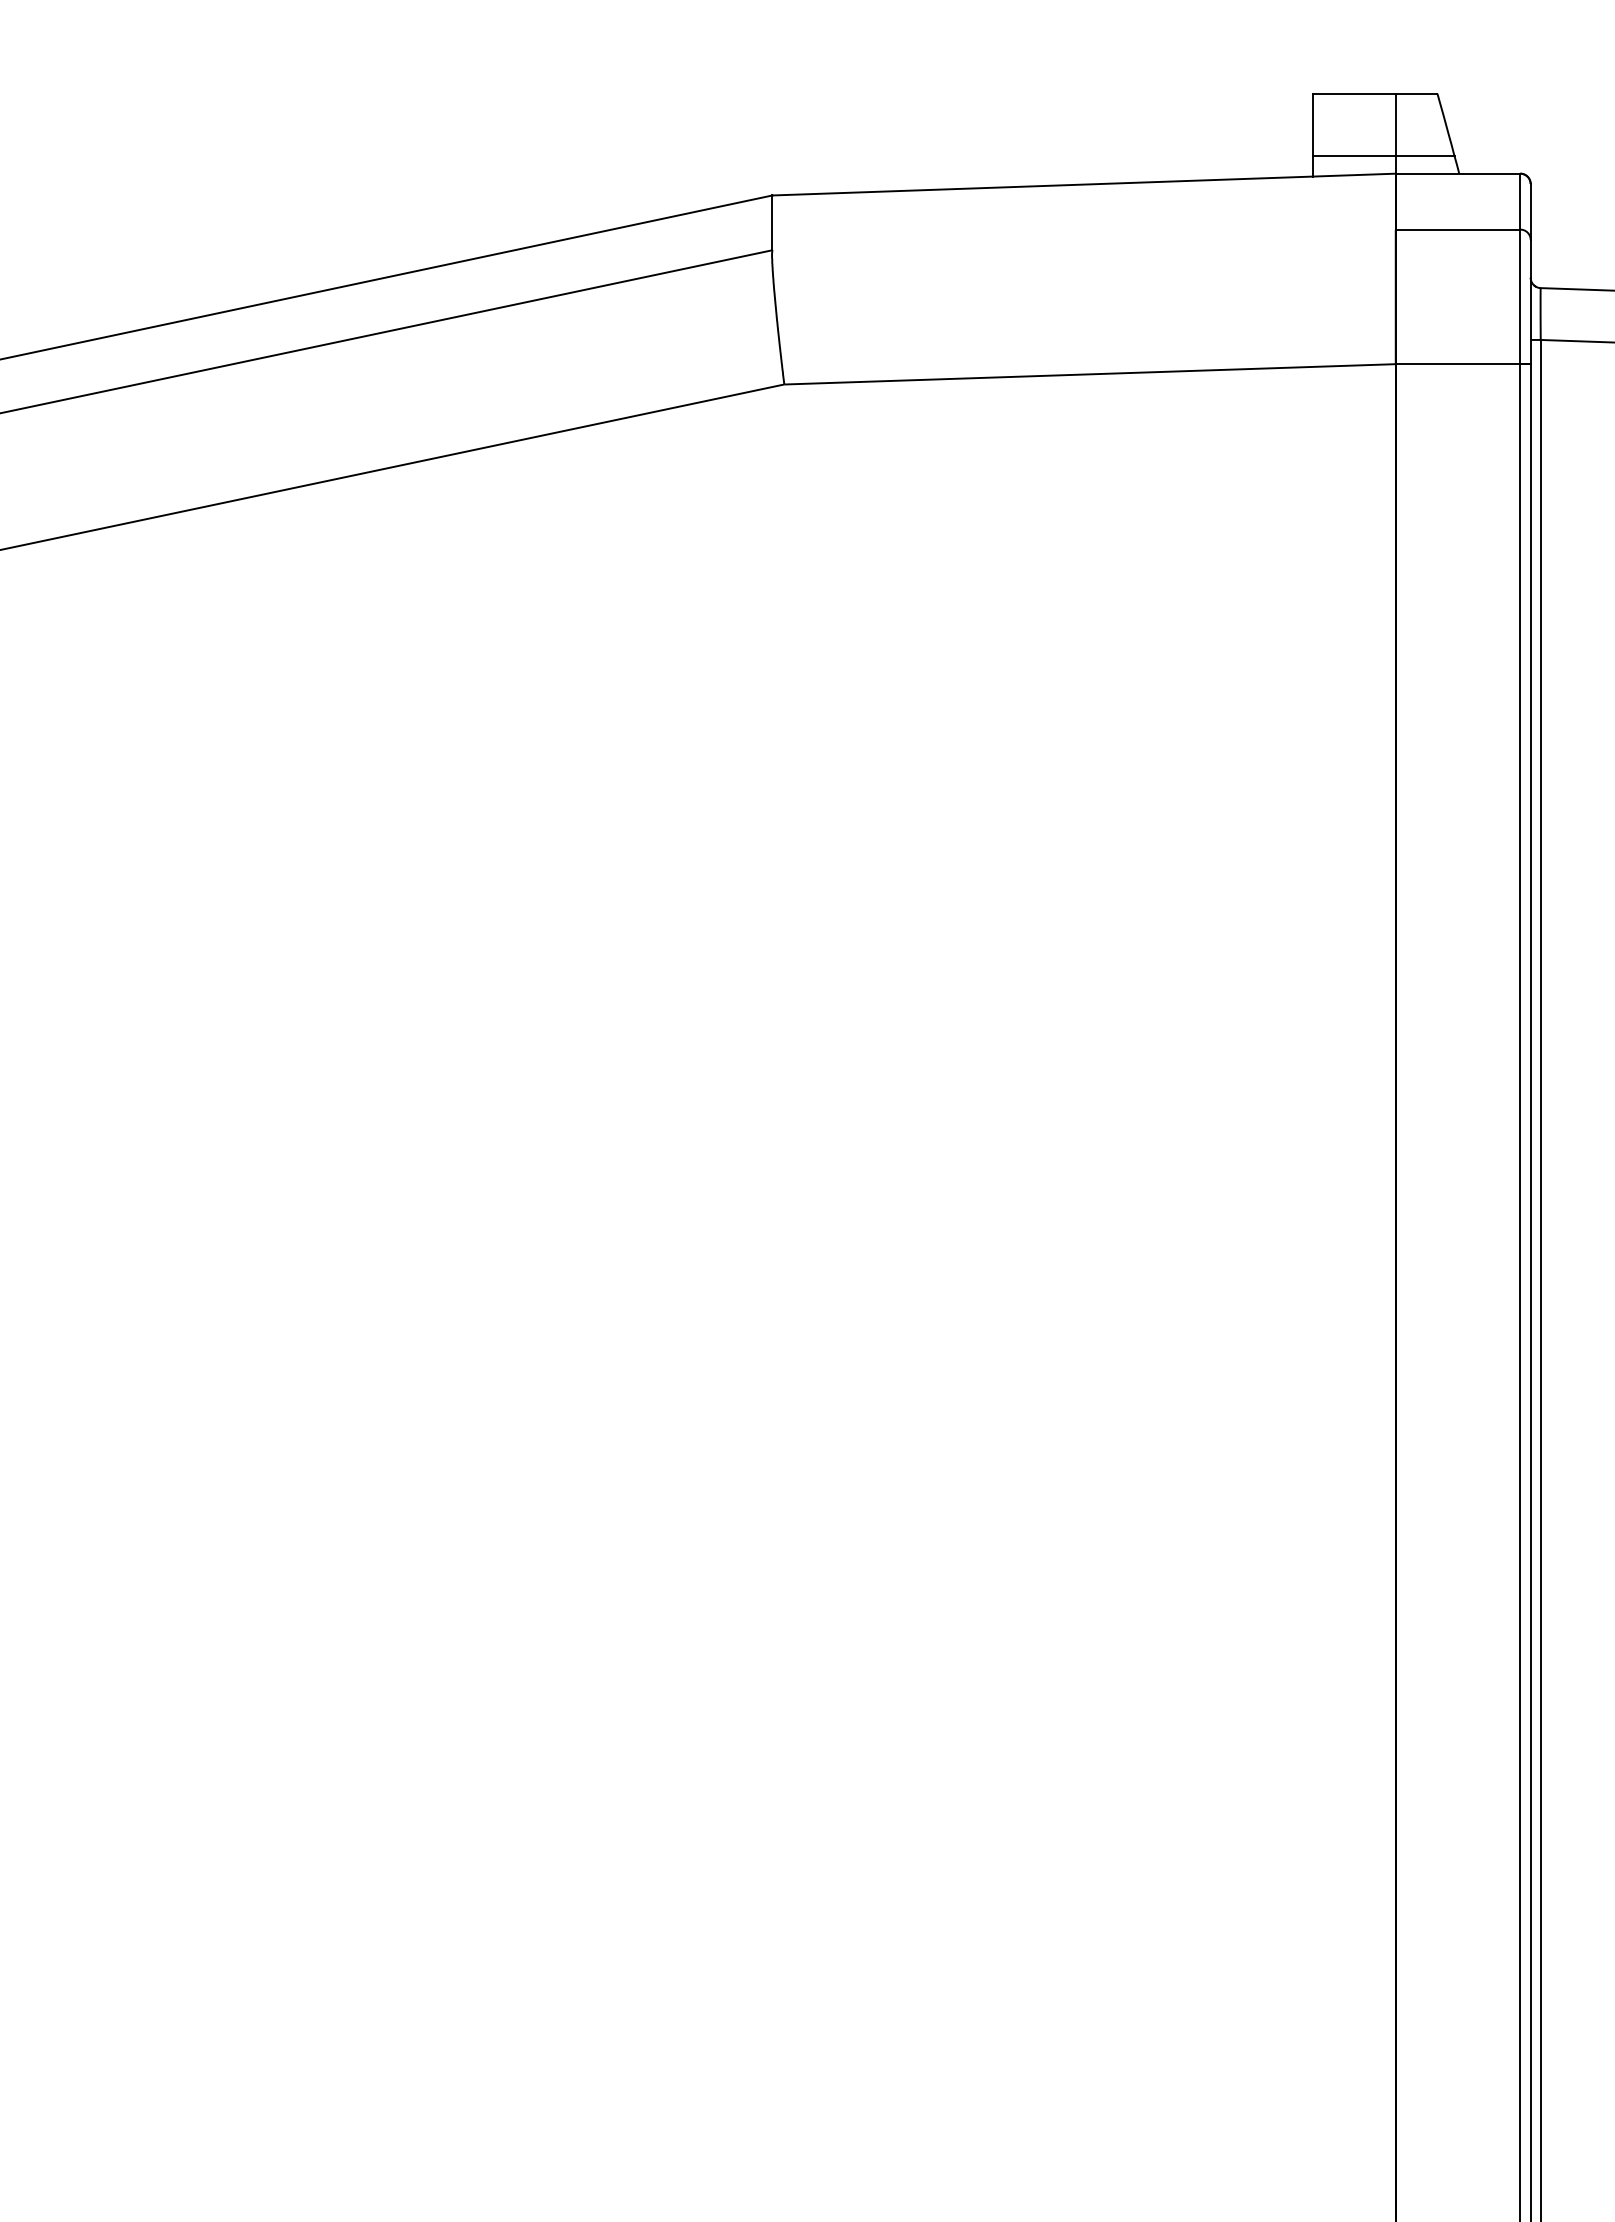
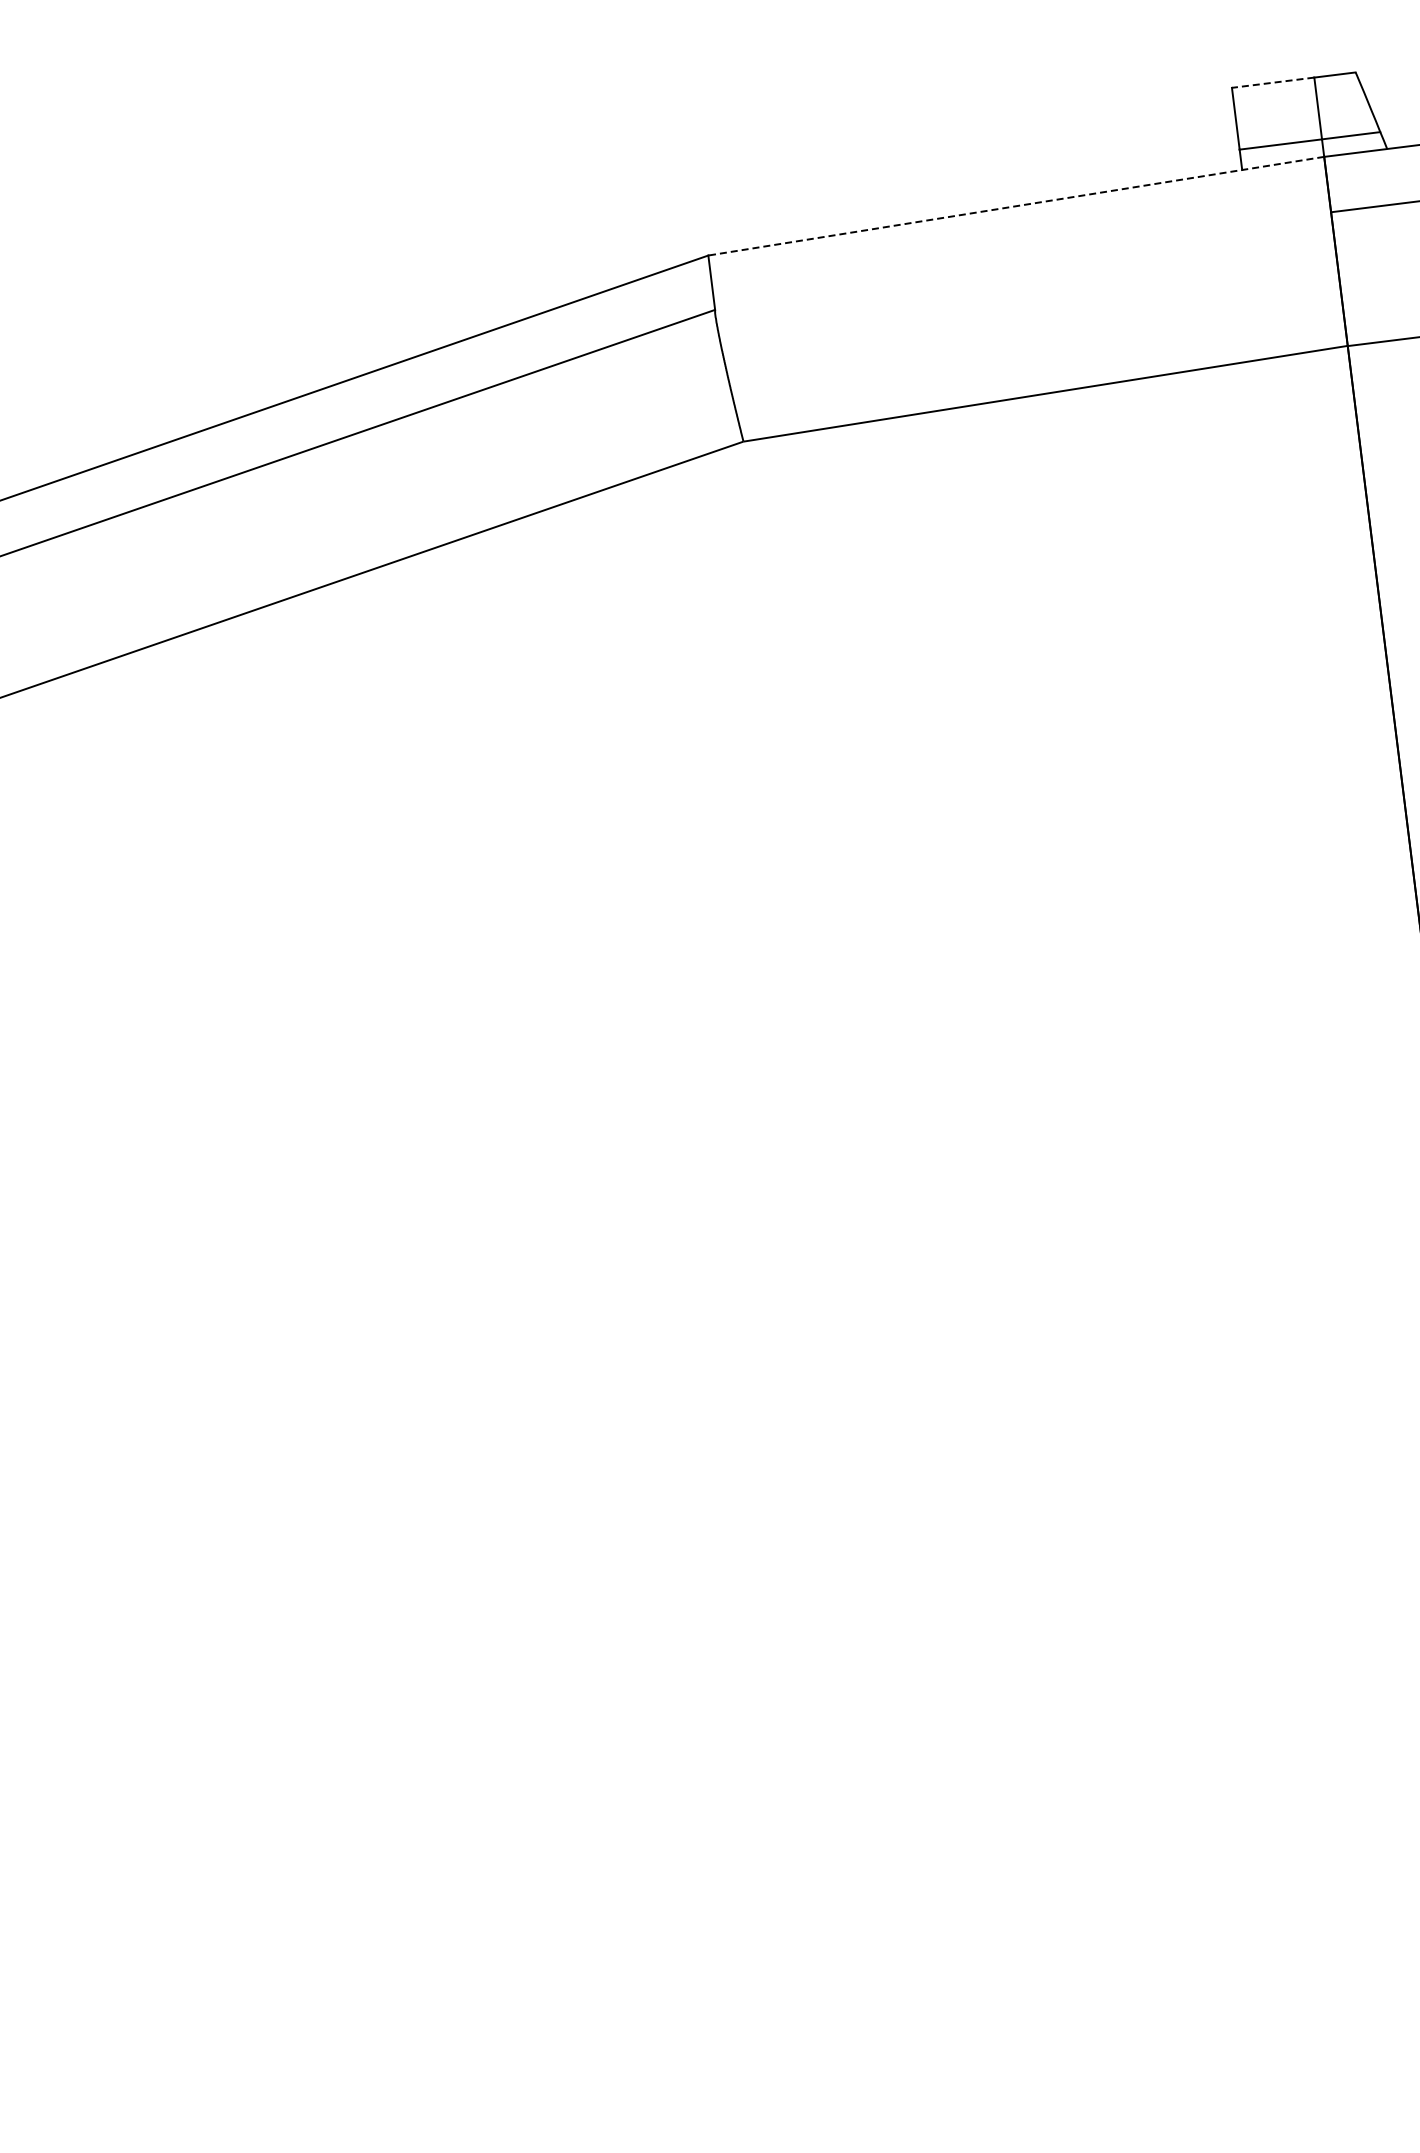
line: (1353, 93) -> (1272, 82), solid -> dashed
line: (1084, 184) -> (1016, 206), solid -> dashed

